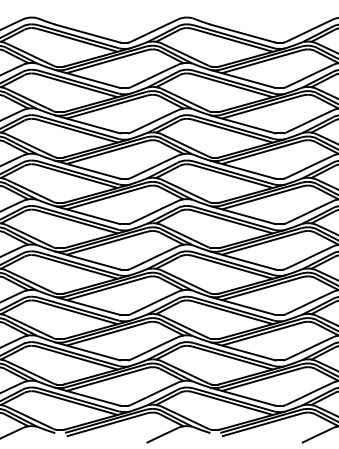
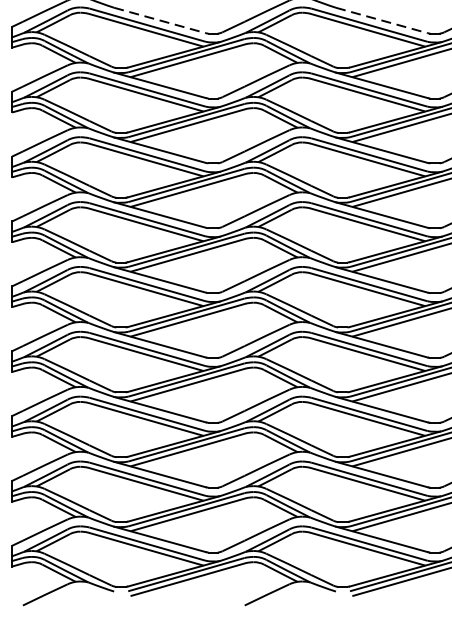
line: (87, 33) -> (160, 20), solid -> dashed
line: (243, 33) -> (383, 20), solid -> dashed

